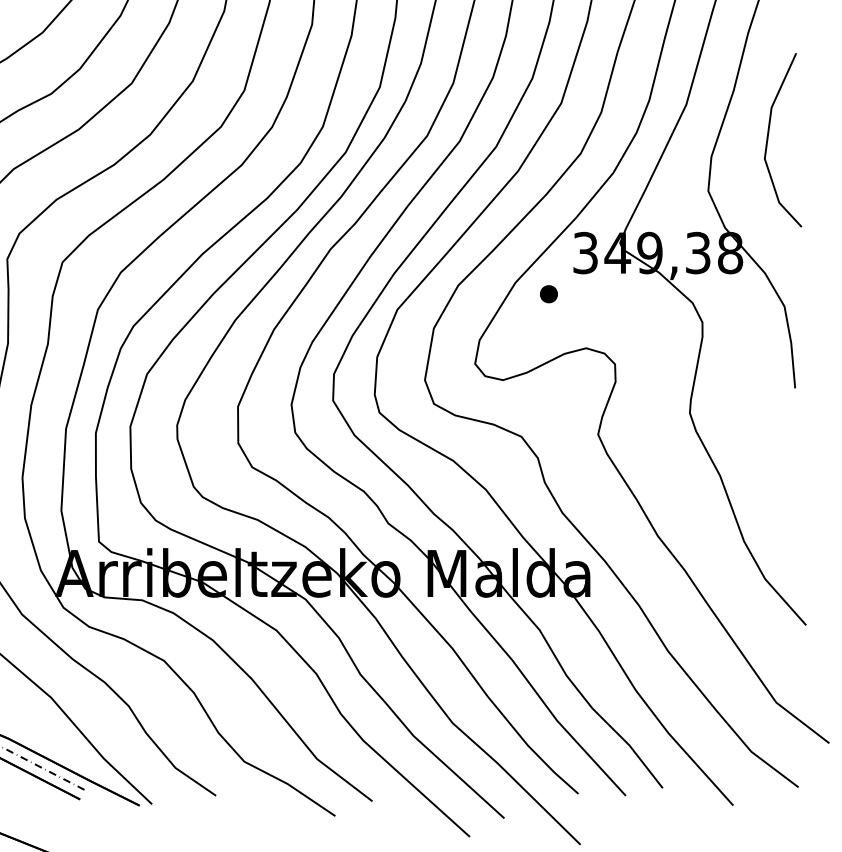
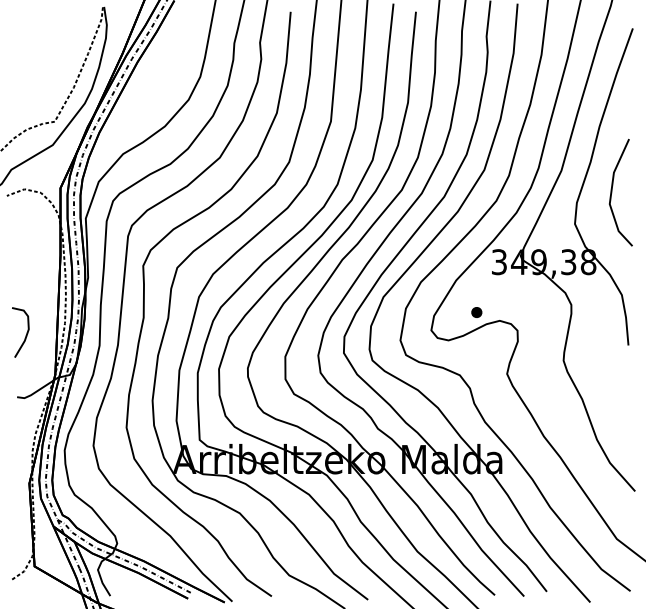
part: (548, 294) -> (476, 312), moved

